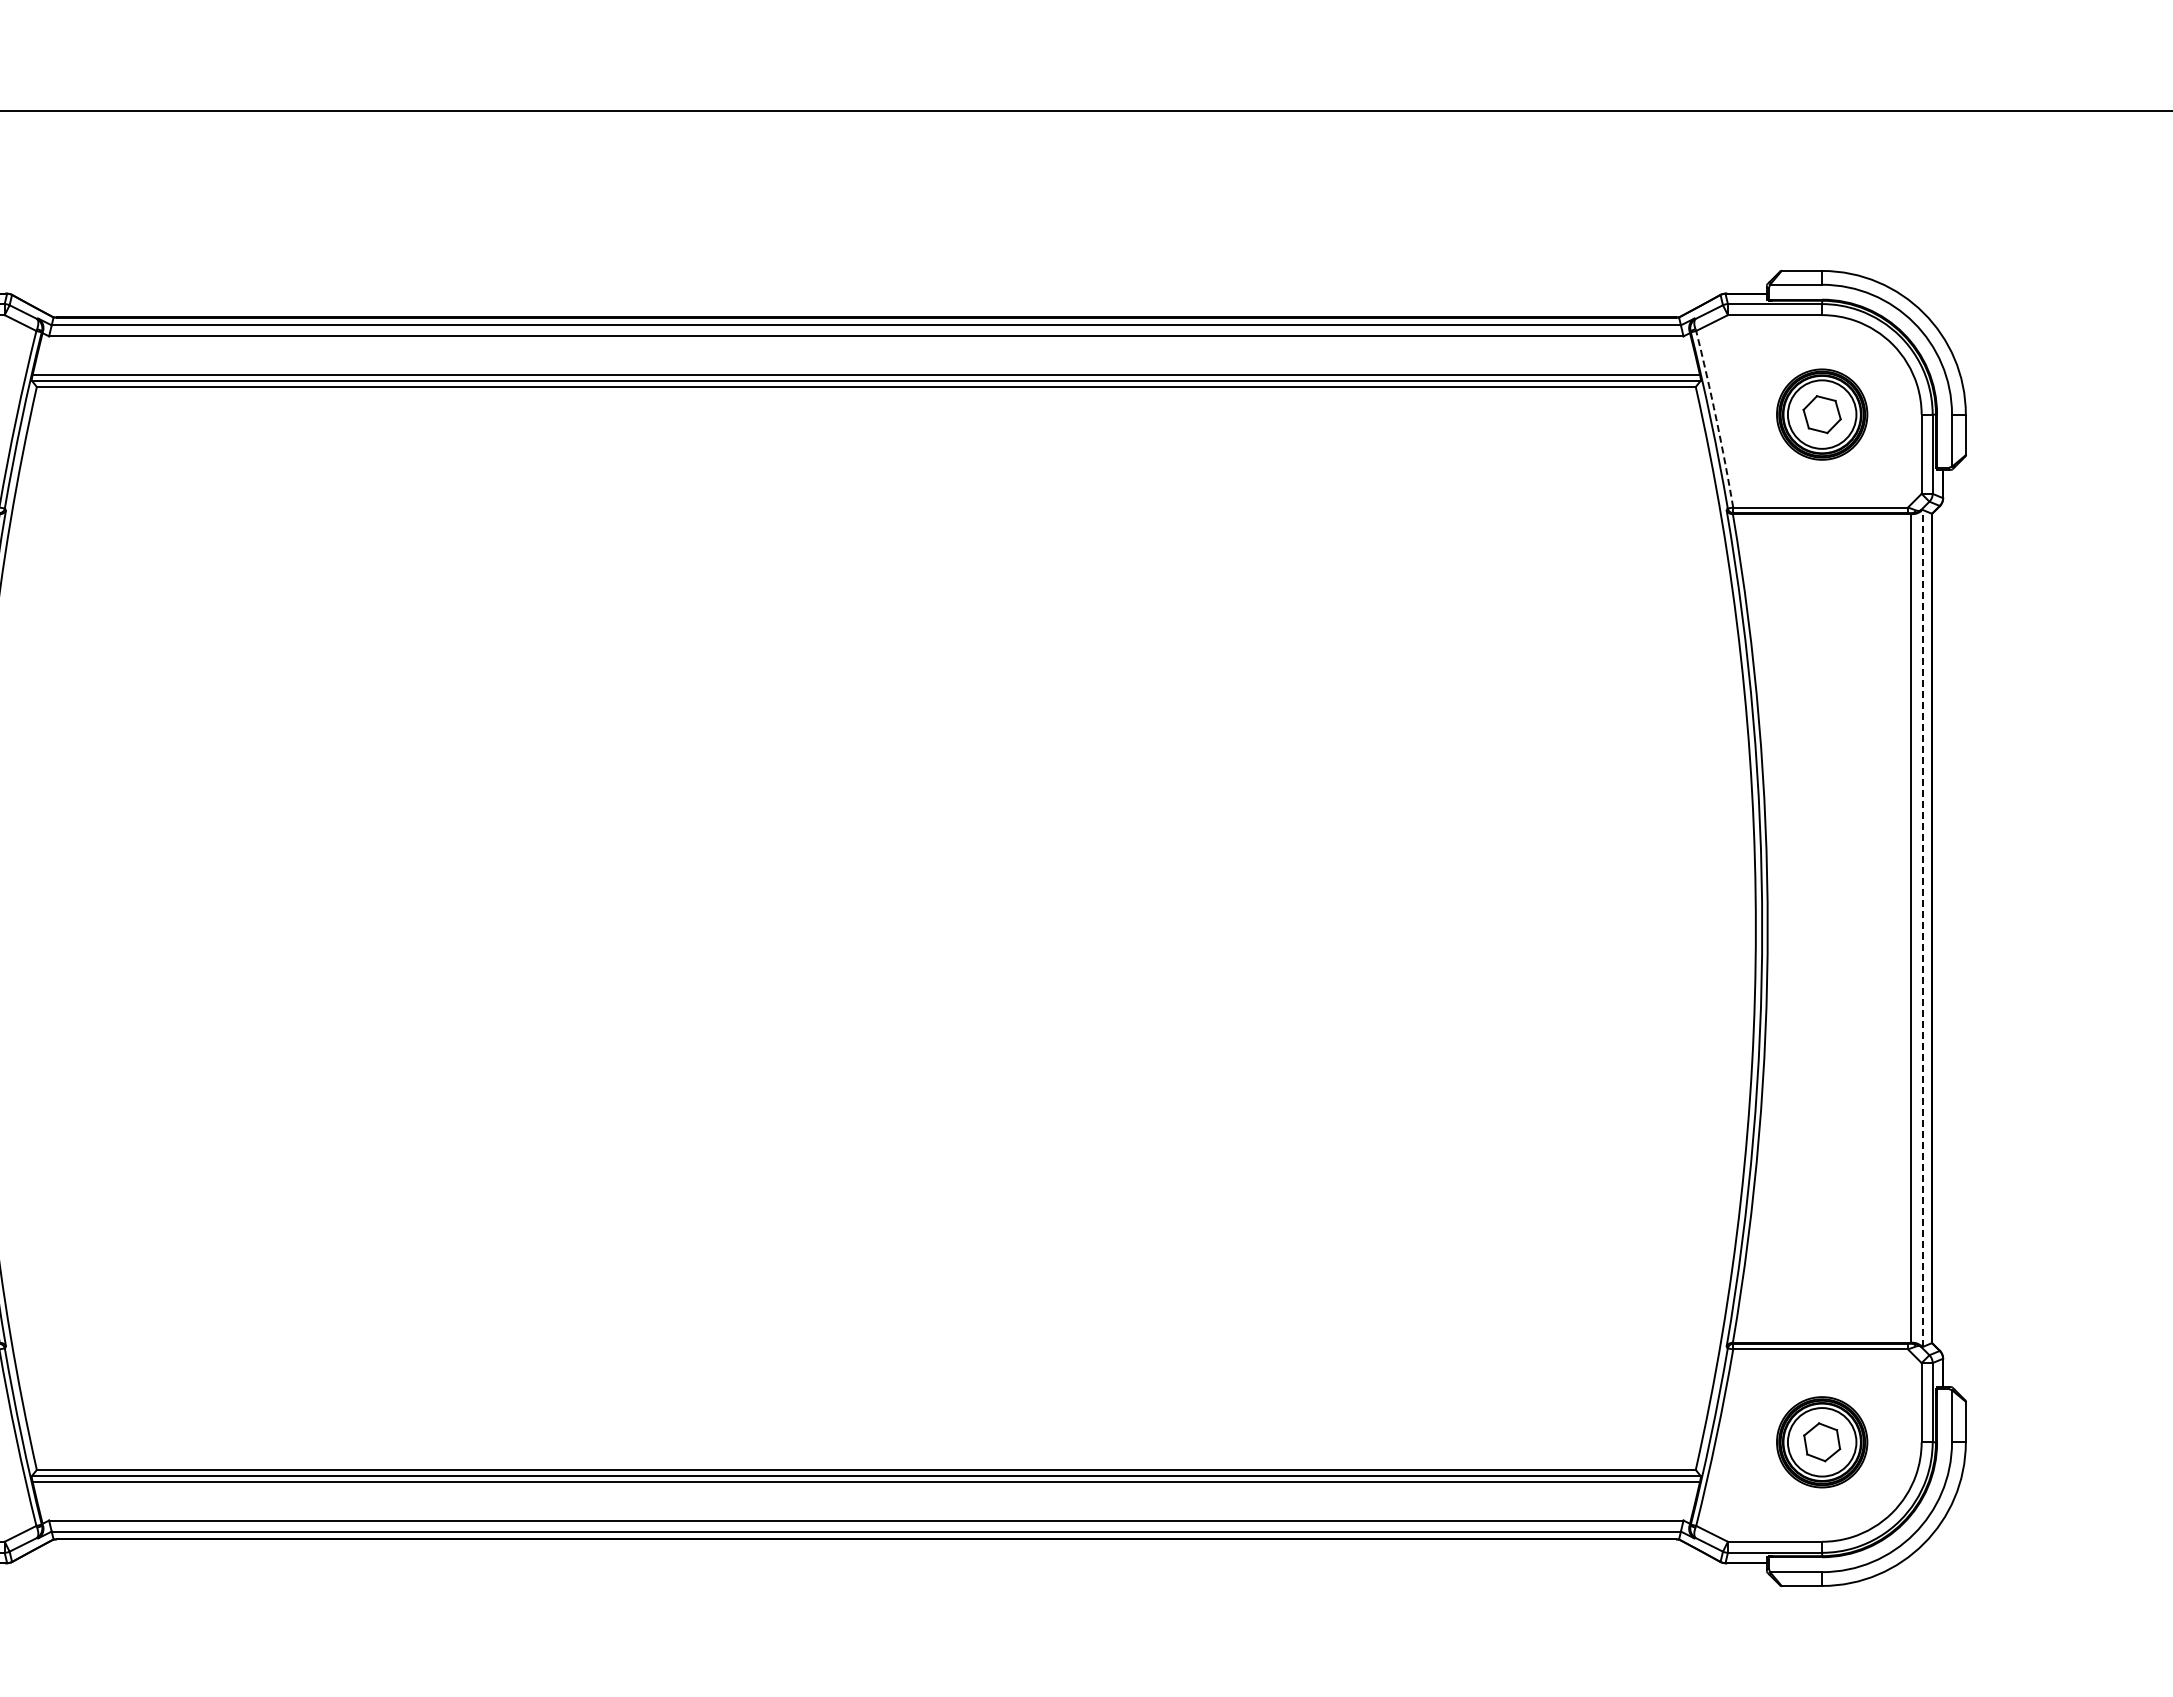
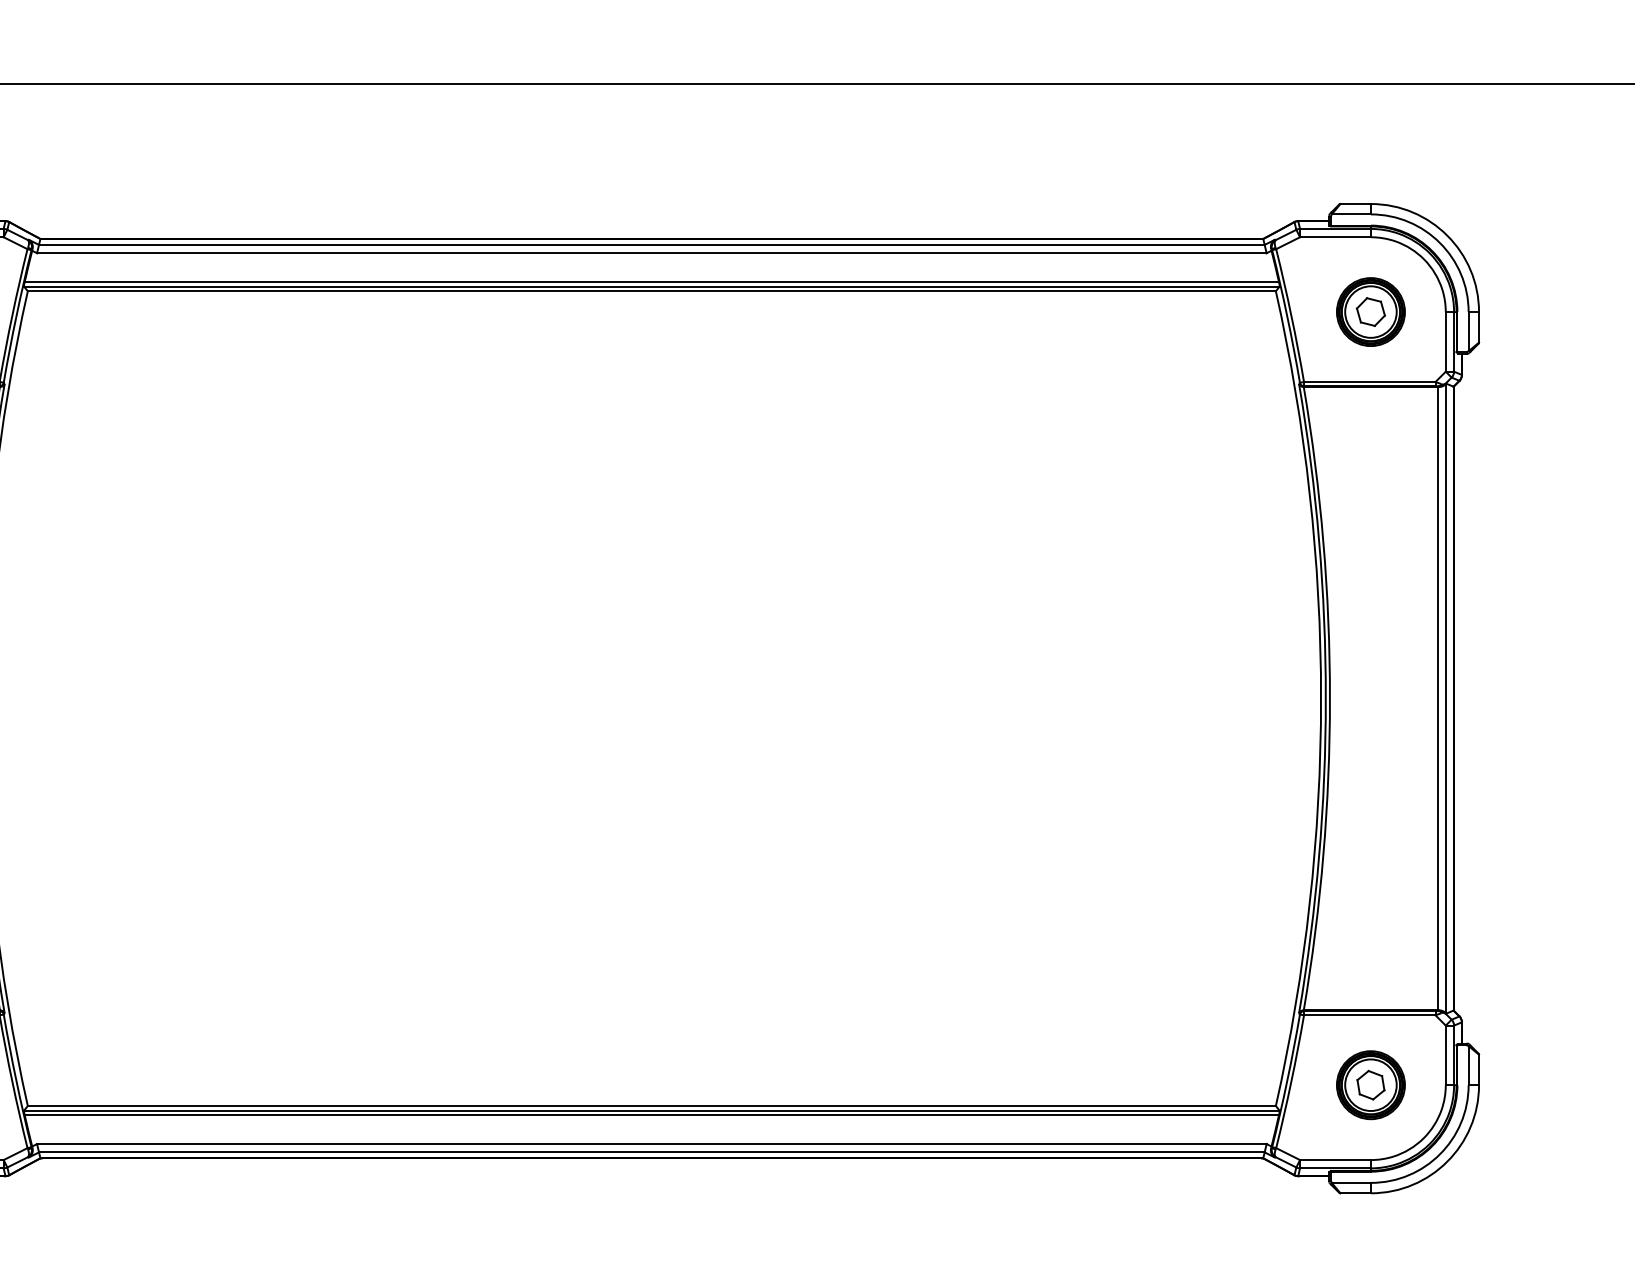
arc: (1716, 418) -> (1291, 315), dashed -> solid
line: (1922, 928) -> (1446, 698), dashed -> solid

